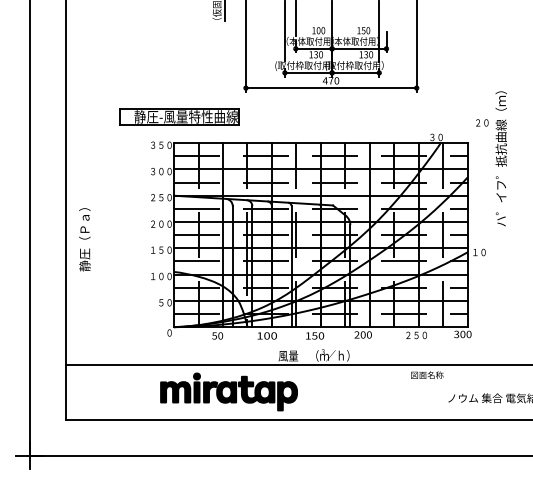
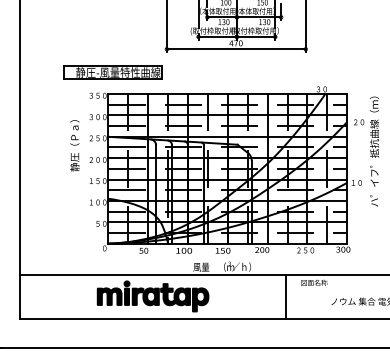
text: (491, 158) -> (366, 151), moved
text: (84, 239) -> (74, 145), moved
line: (392, 392) -> (286, 296), added

